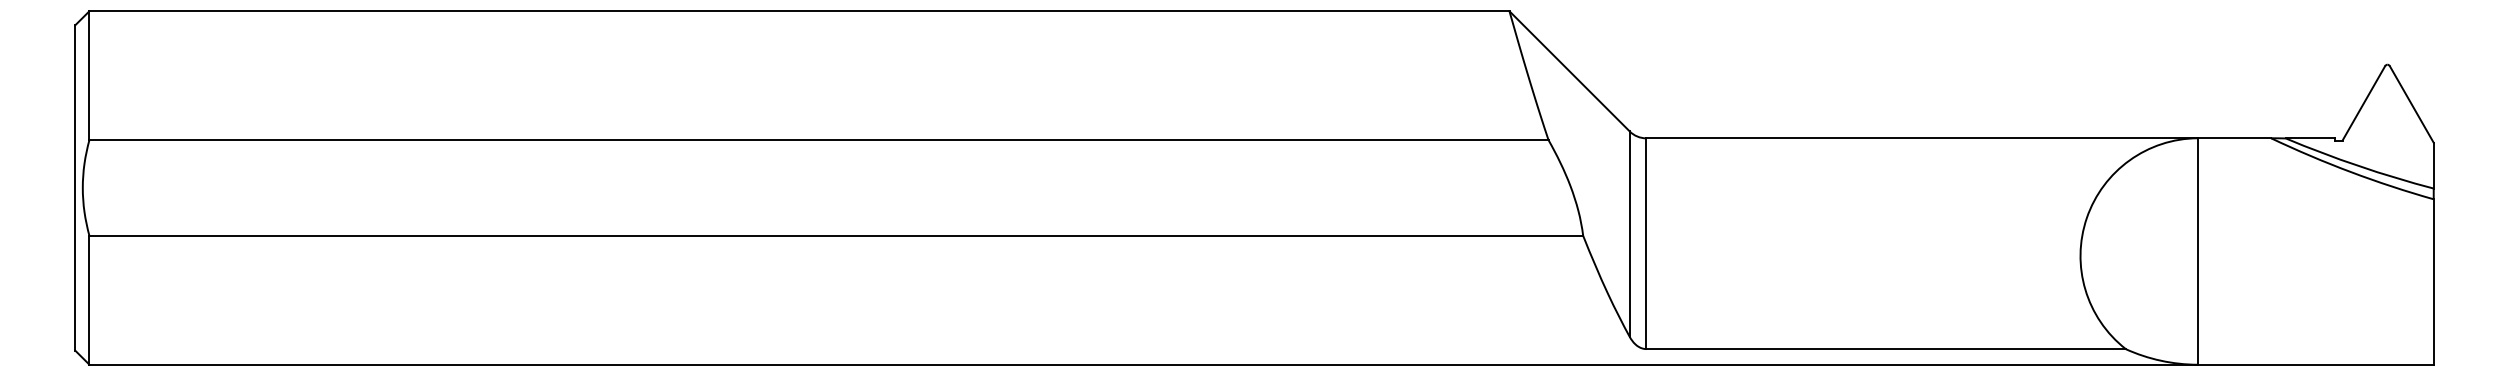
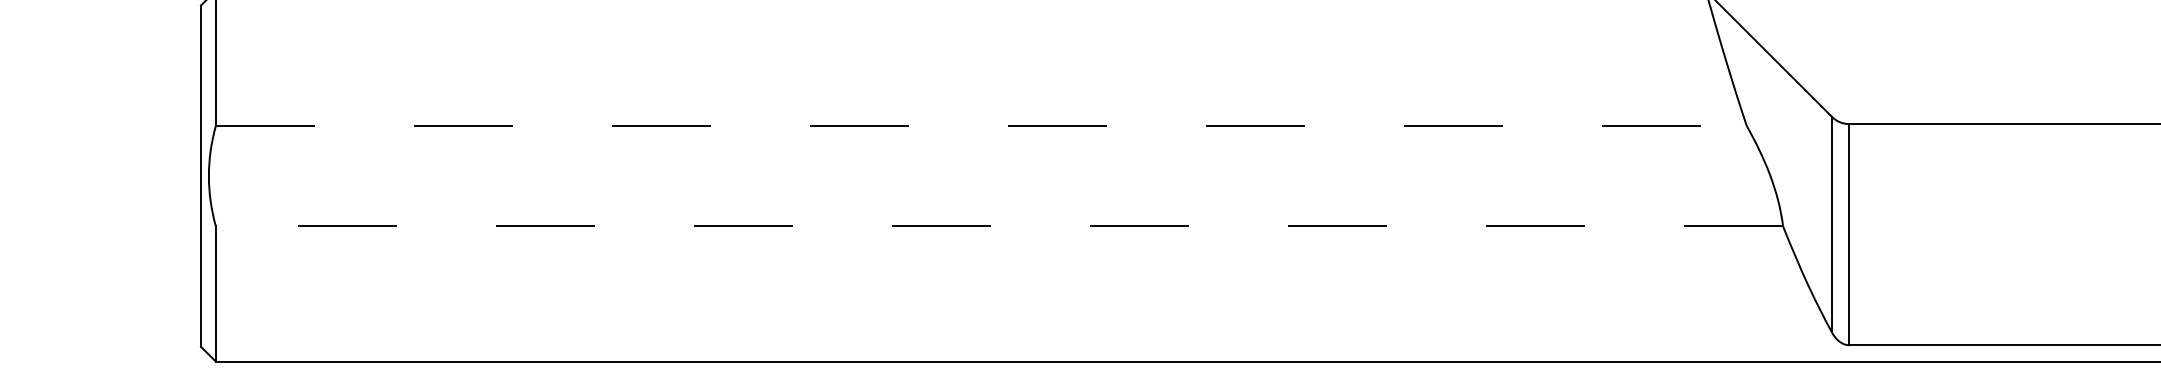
line: (818, 140) -> (980, 126), solid -> dashed
line: (836, 235) -> (999, 226), solid -> dashed

